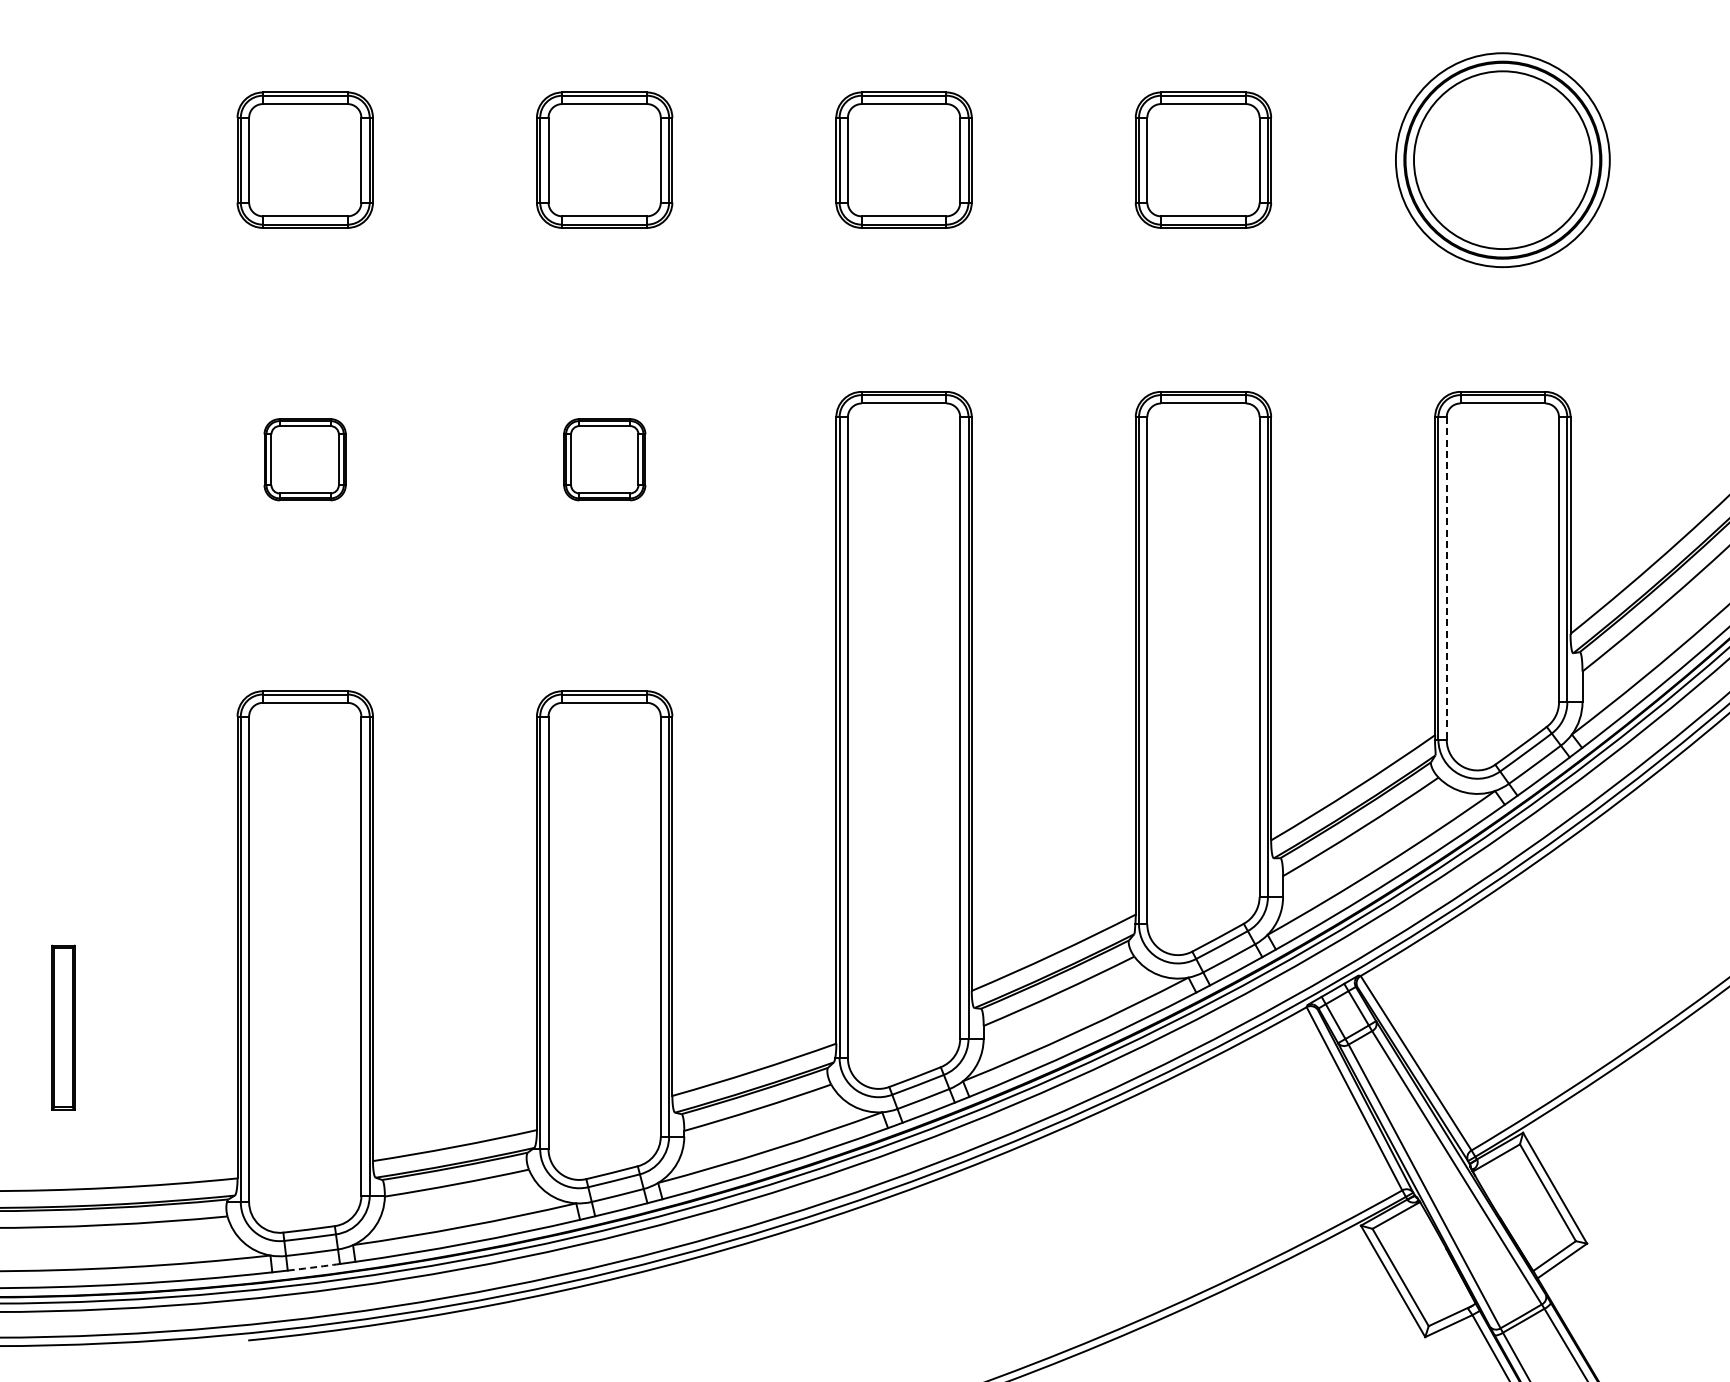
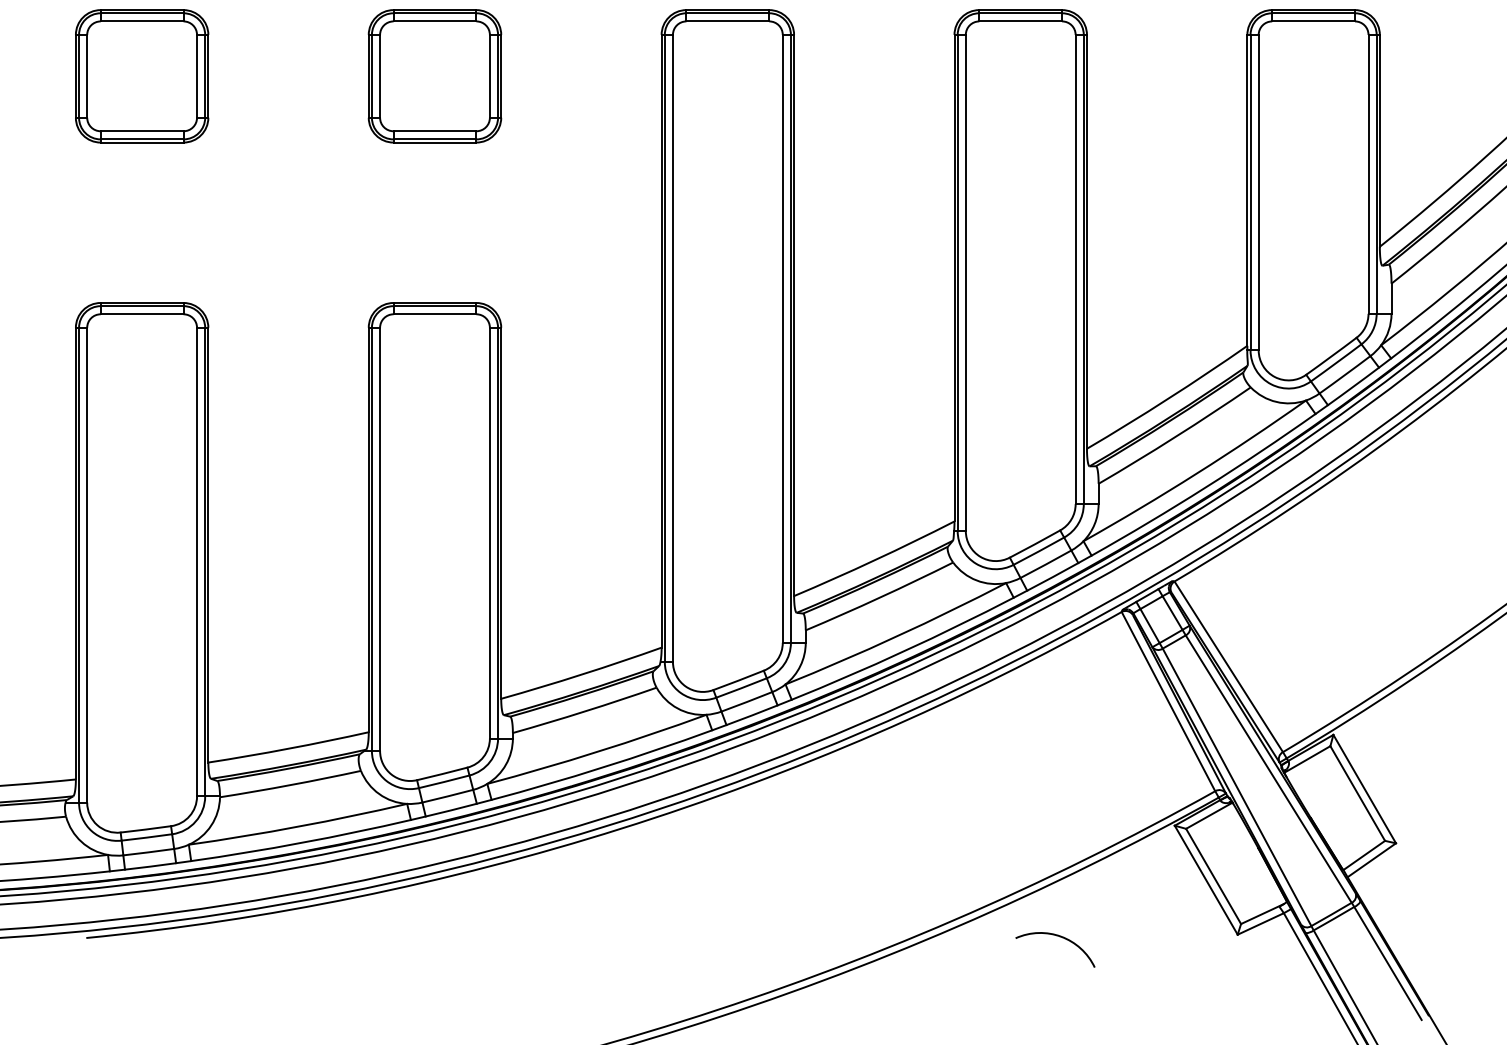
part: (304, 459) -> (141, 76), size x1.67
part: (604, 459) -> (434, 76), size x1.67
line: (1446, 579) -> (1258, 193), dashed -> solid
arc: (313, 1267) -> (150, 866), dashed -> solid
arc: (1242, 1339) -> (1058, 937), added

